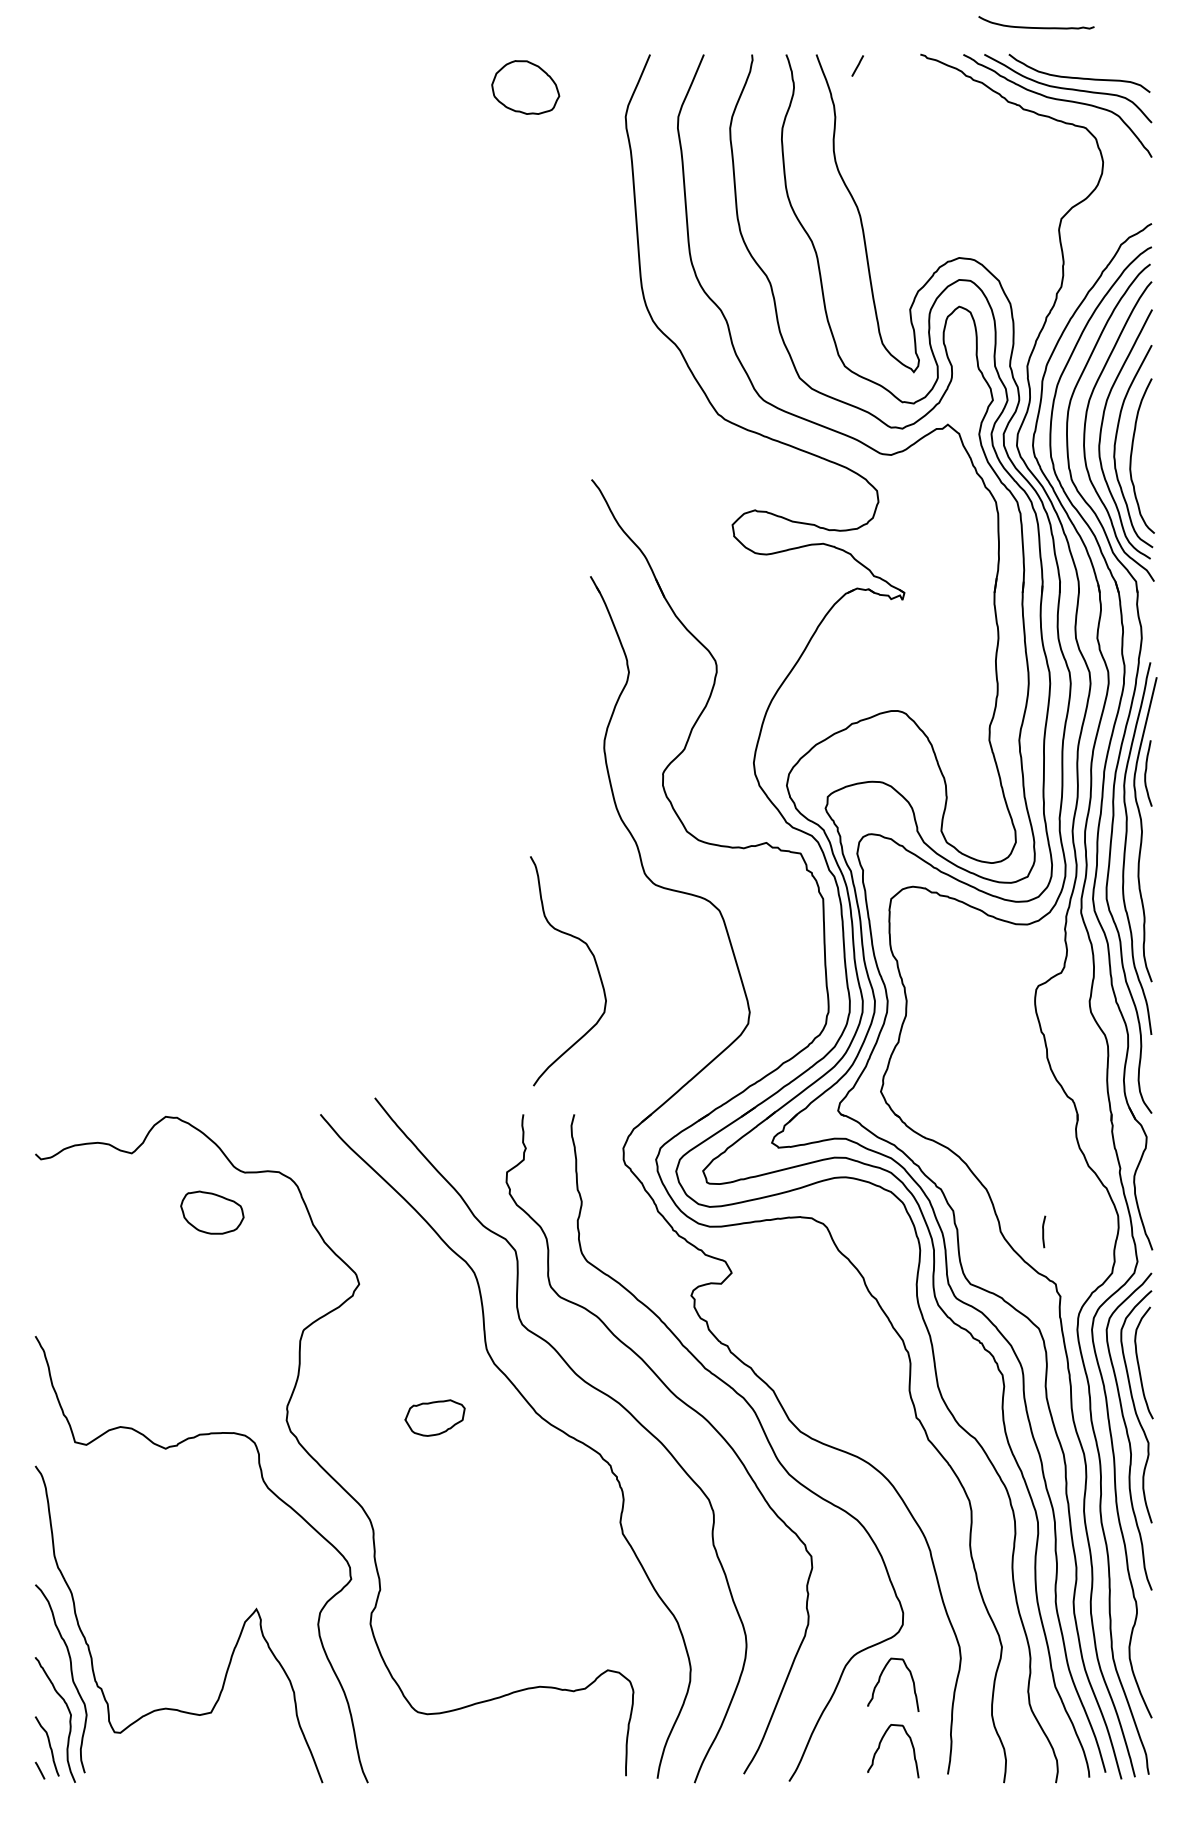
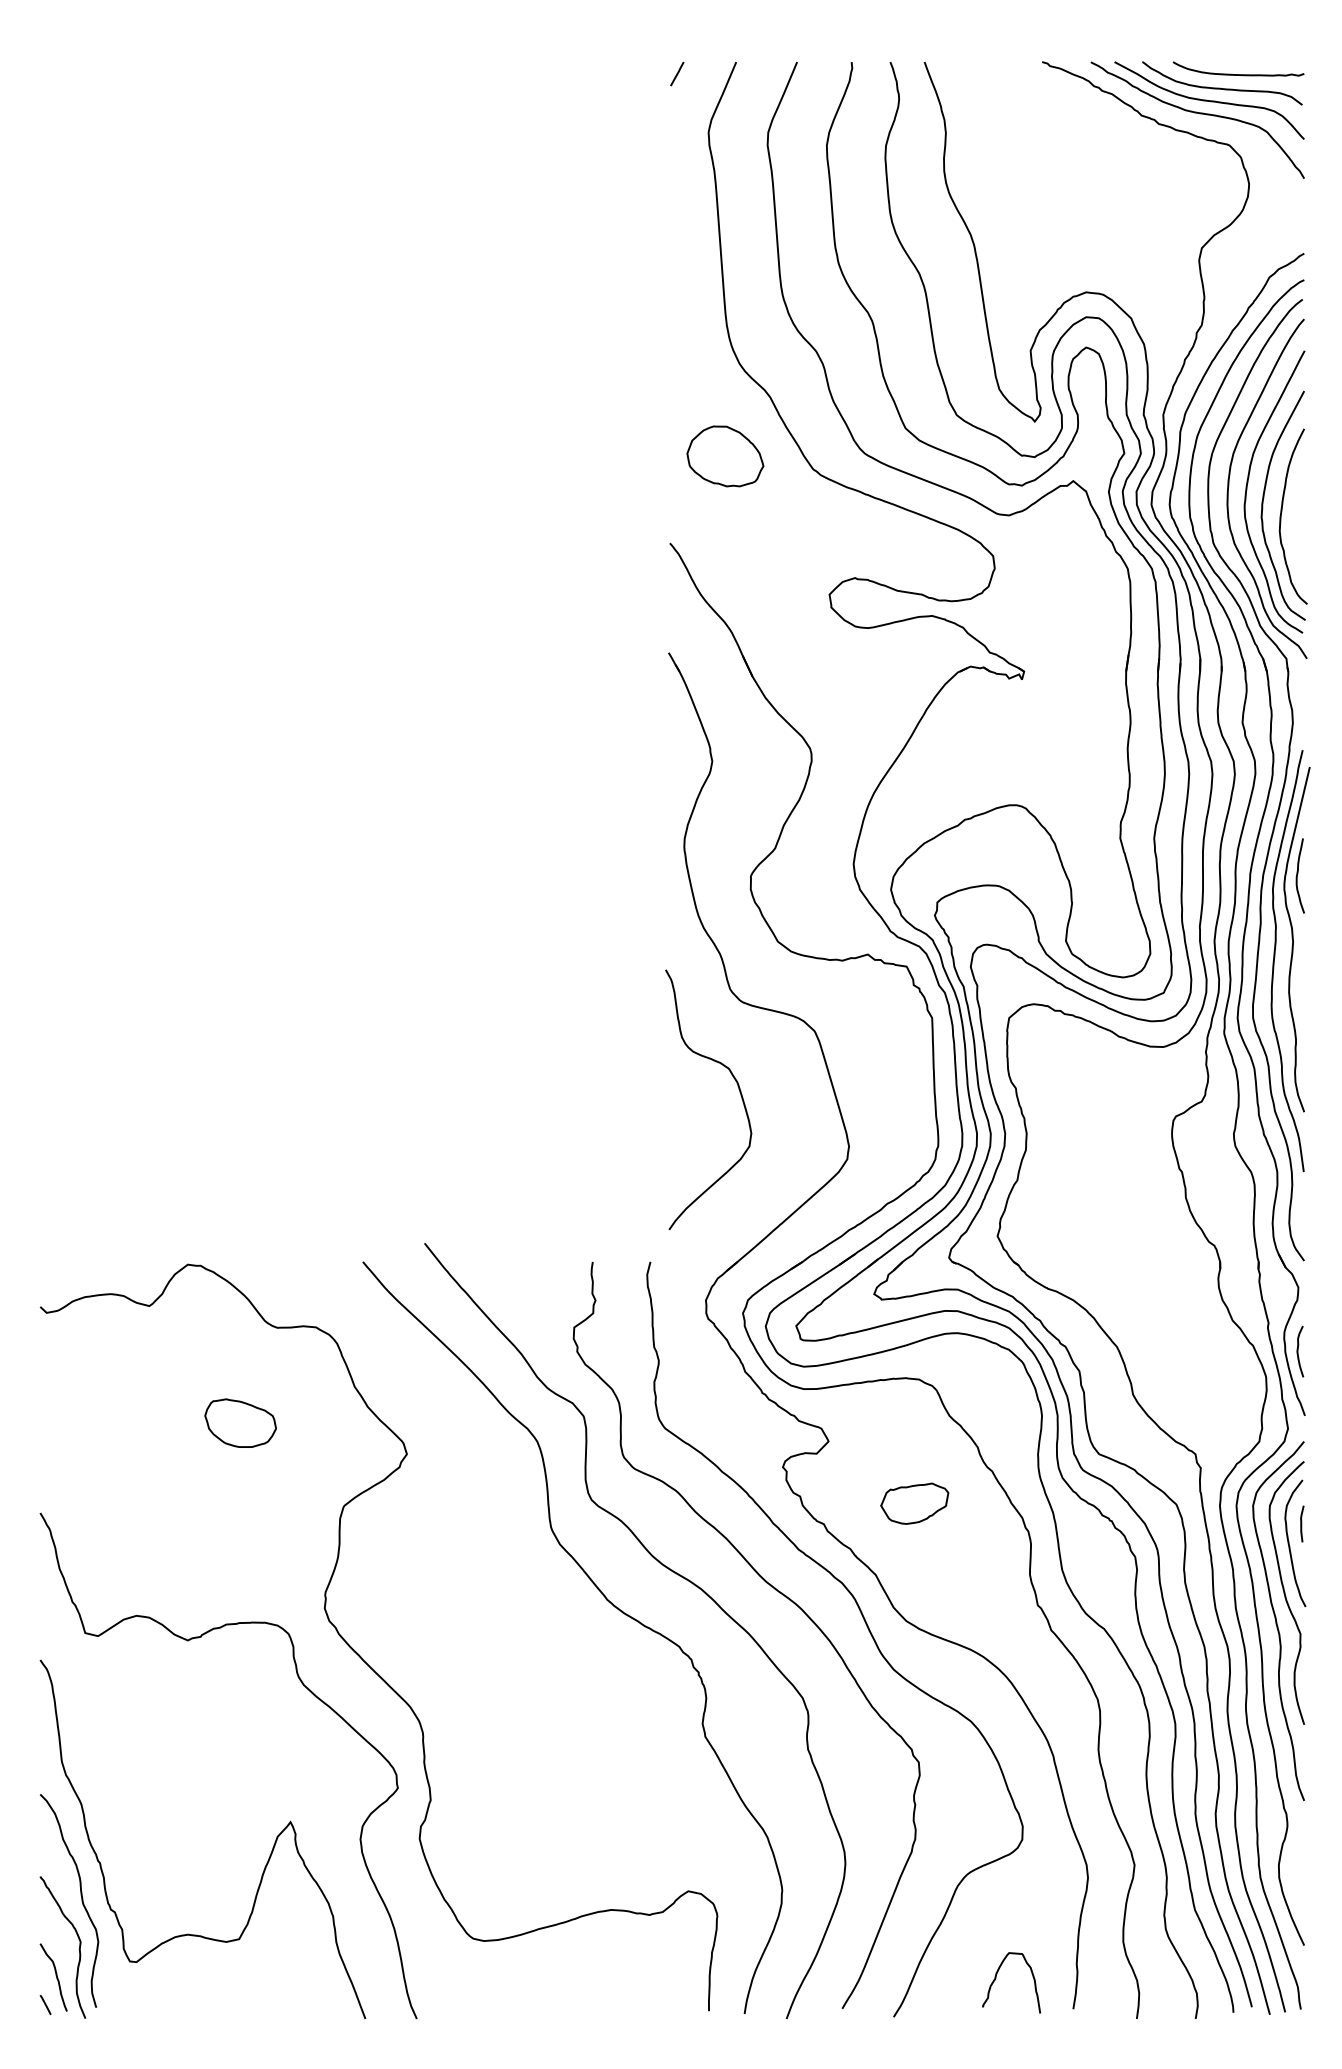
curve: (1036, 27) -> (1238, 74), moved
line: (857, 65) -> (677, 73), moved
part: (525, 87) -> (725, 456), moved
curve: (594, 962) -> (738, 1089), moved
curve: (1146, 1193) -> (1298, 1351), added
part: (212, 1212) -> (240, 1422), moved
curve: (1044, 1231) -> (1302, 1523), moved
part: (434, 1417) -> (914, 1503), moved
curve: (880, 1681) -> (996, 1903), removed

